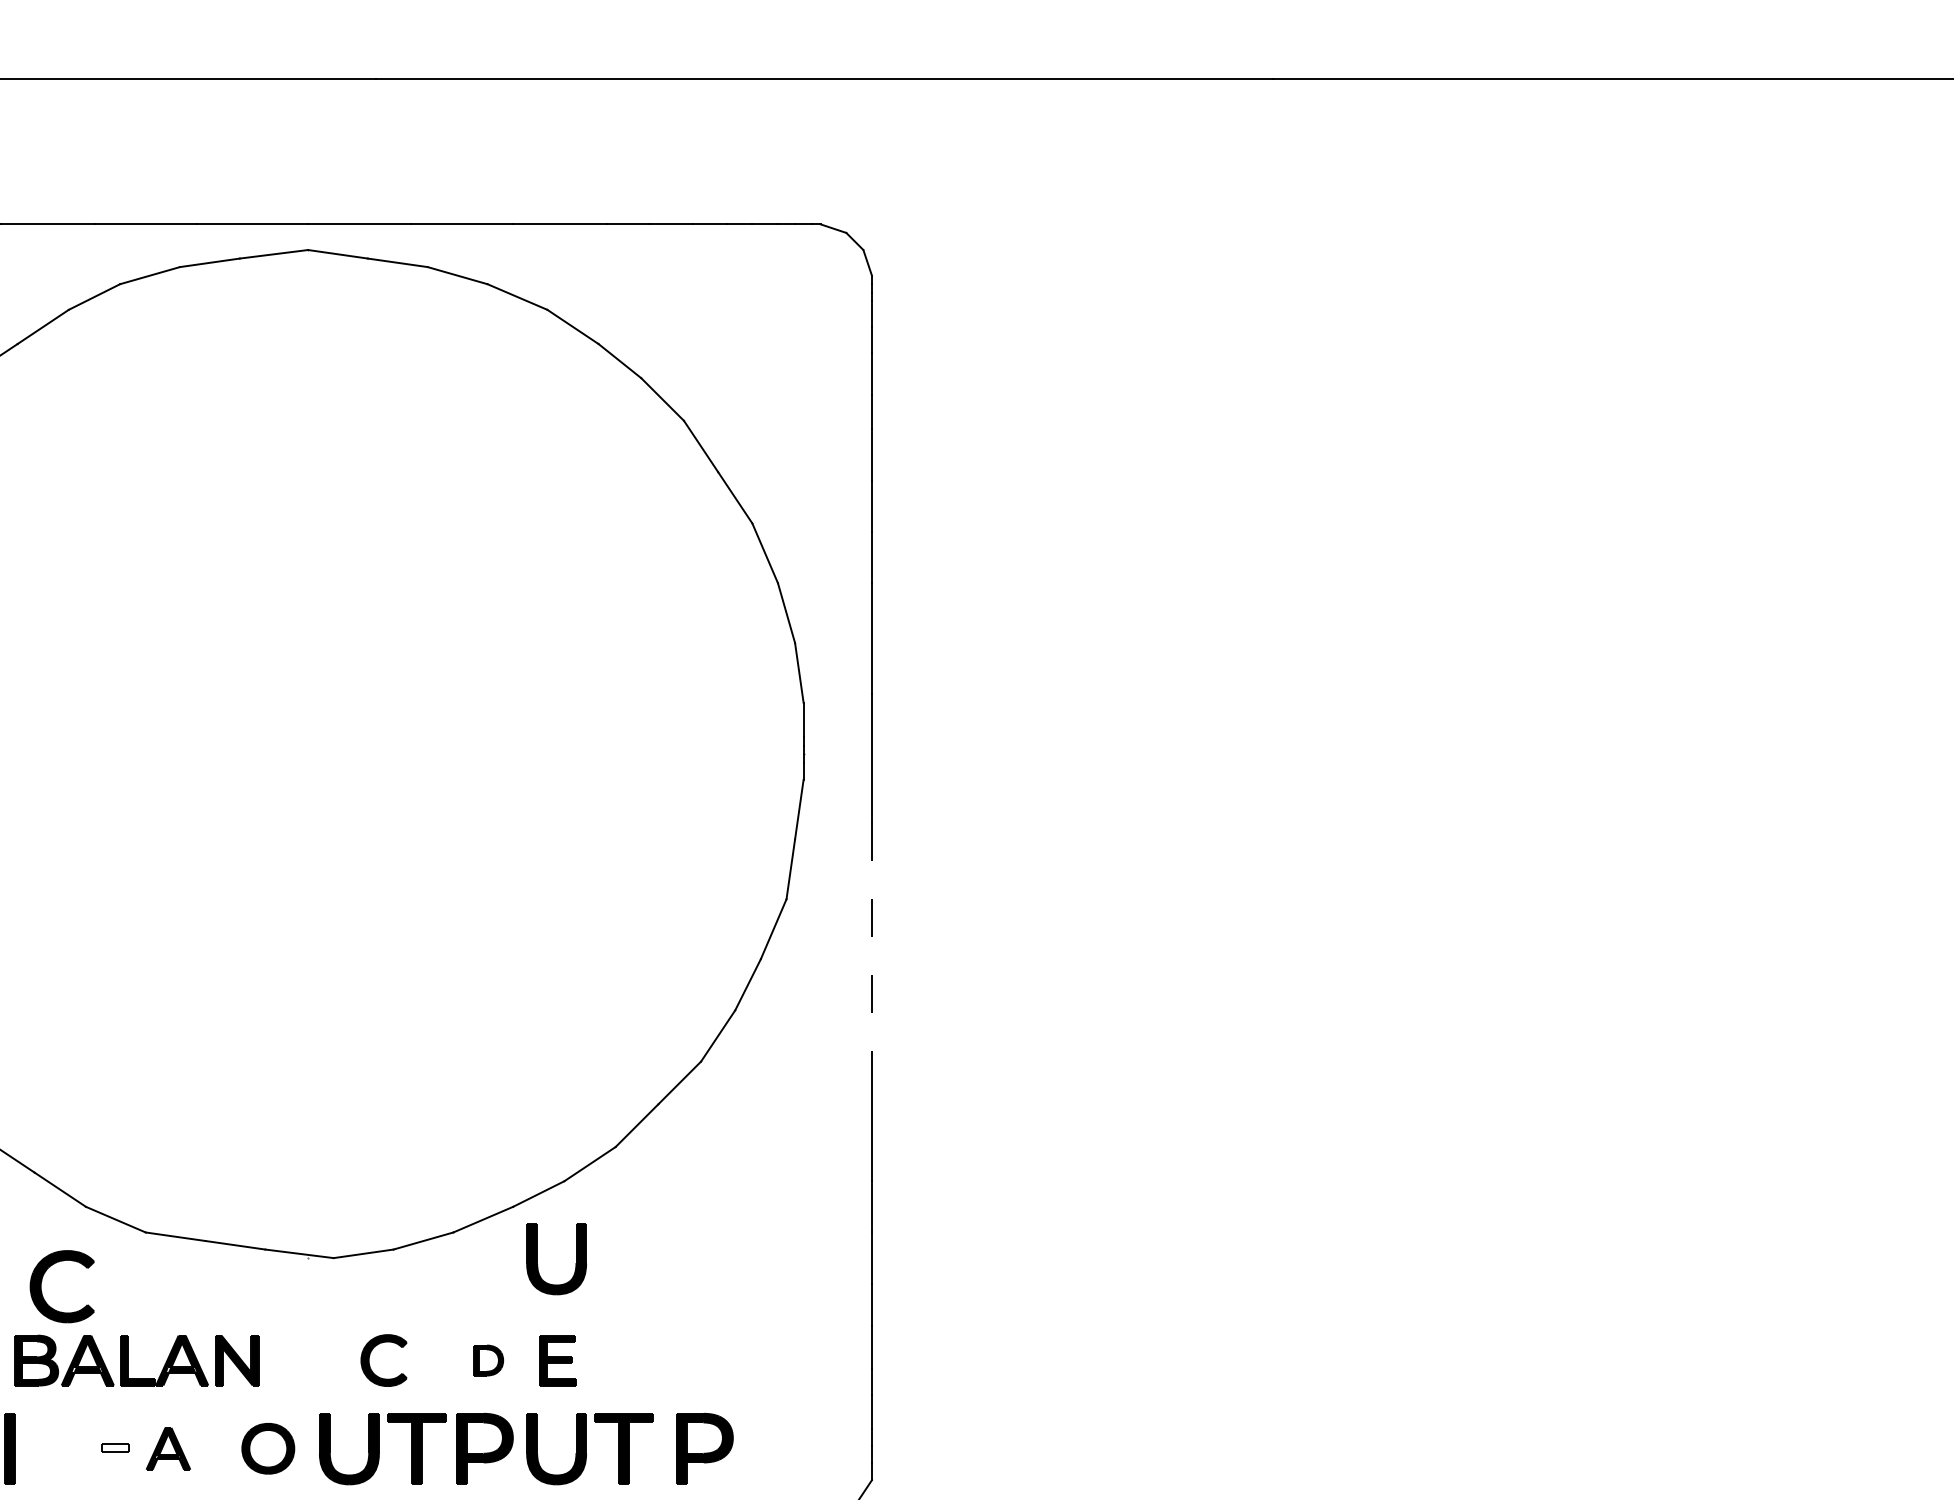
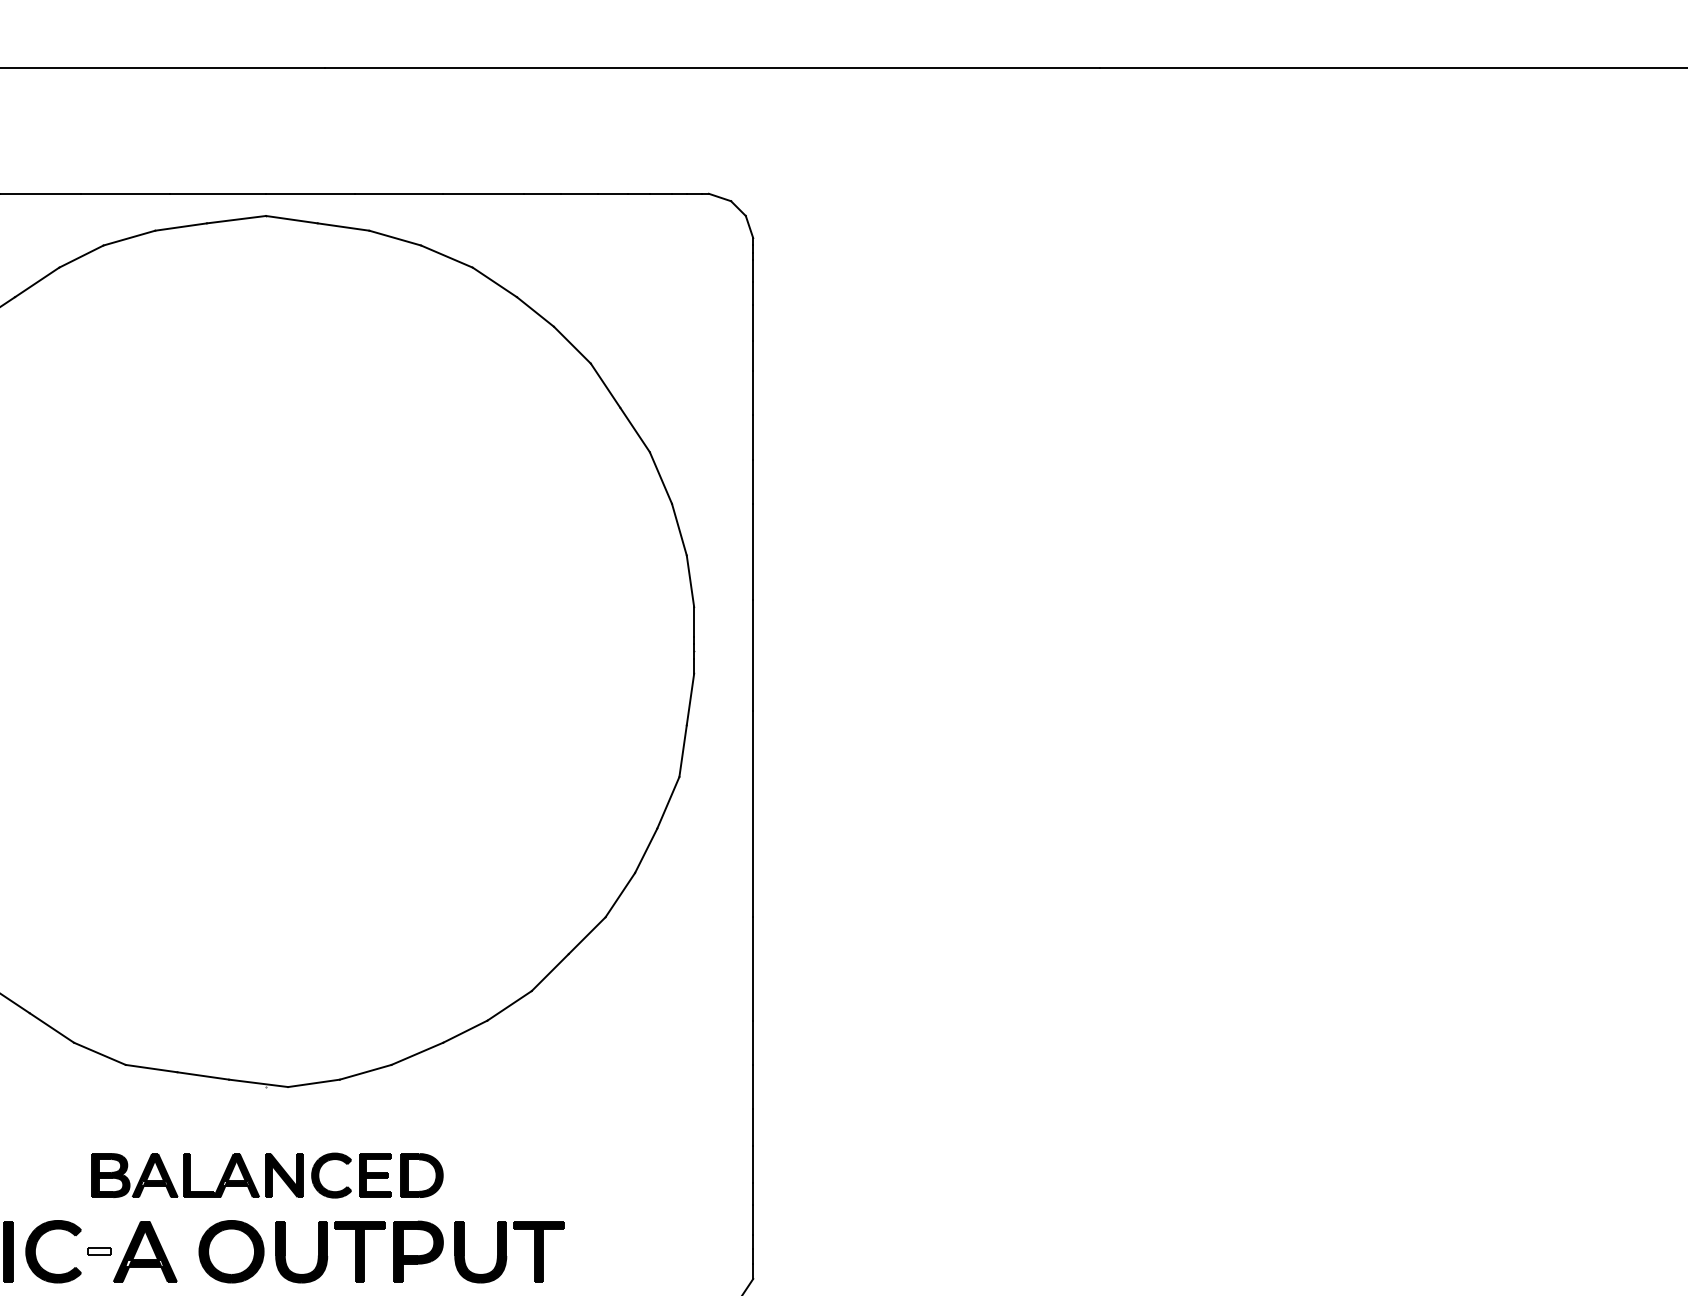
line: (871, 942) -> (752, 814), dashed -> solid
part: (537, 1259) -> (464, 1088), removed
part: (42, 1281) -> (36, 1247), moved
part: (128, 1360) -> (190, 1175), moved
part: (488, 1360) -> (421, 1175), size x1.67
part: (557, 1360) -> (375, 1175), moved
part: (168, 1448) -> (145, 1251), size x1.67
part: (268, 1448) -> (231, 1251), size x1.43
part: (704, 1448) -> (608, 1251), removed

